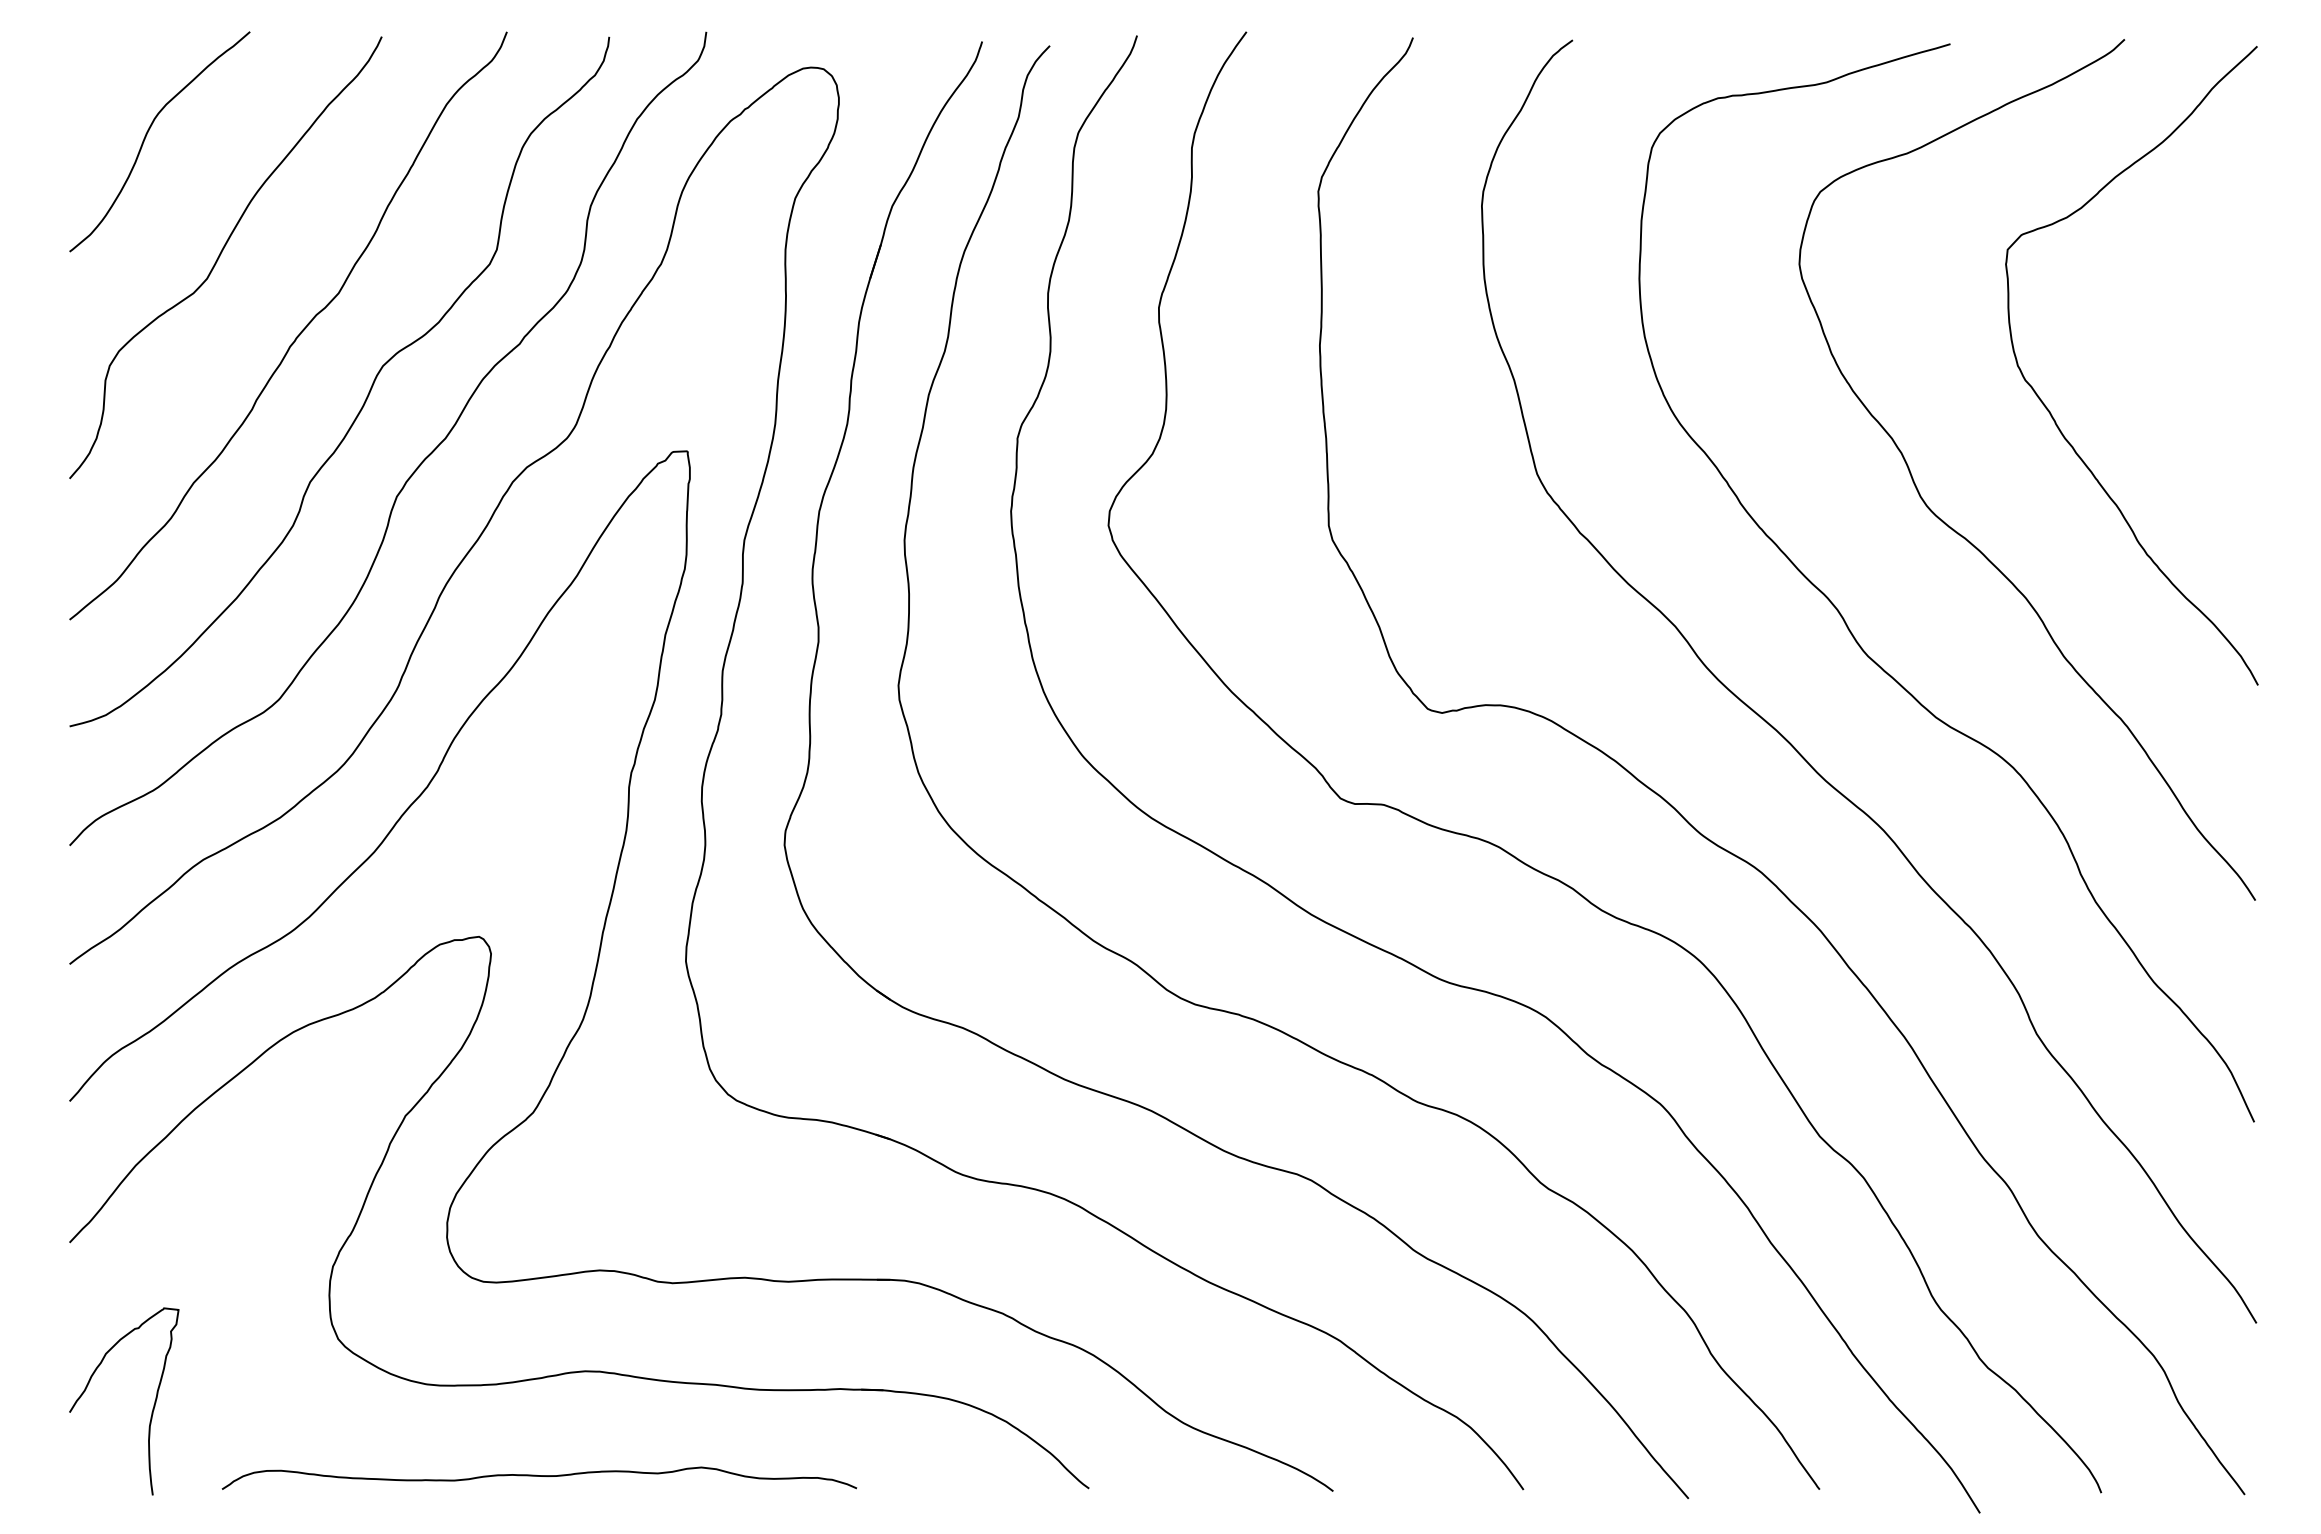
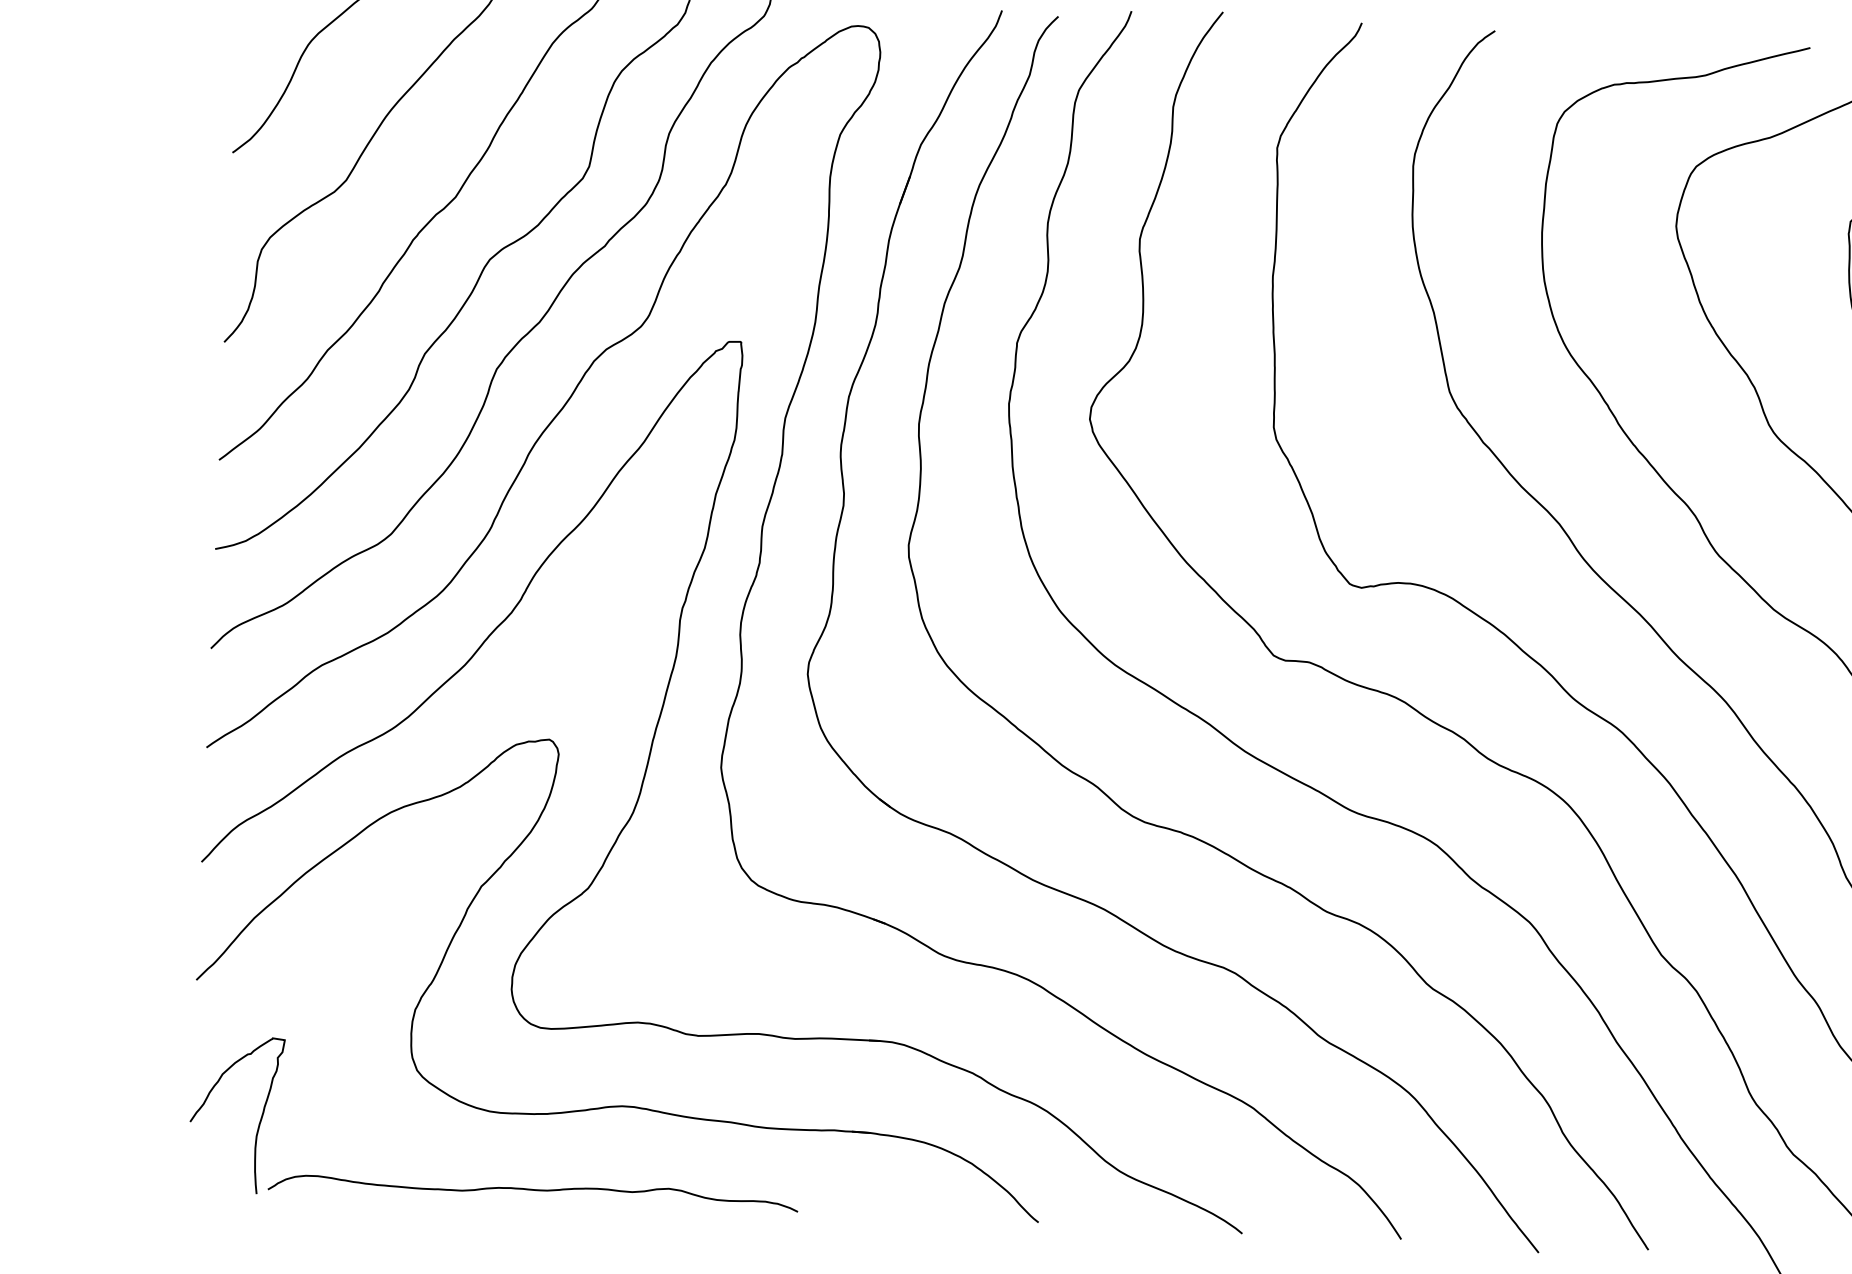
curve: (539, 1476) -> (533, 1190), moved

